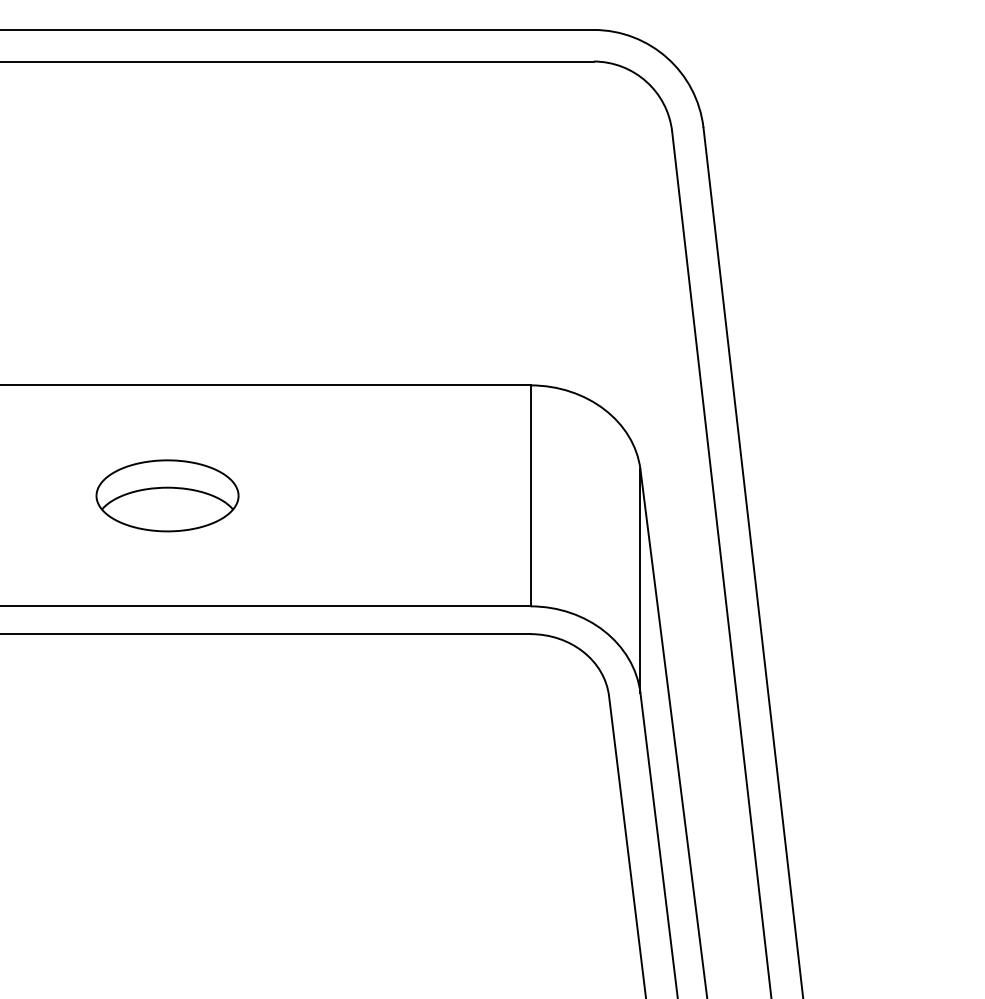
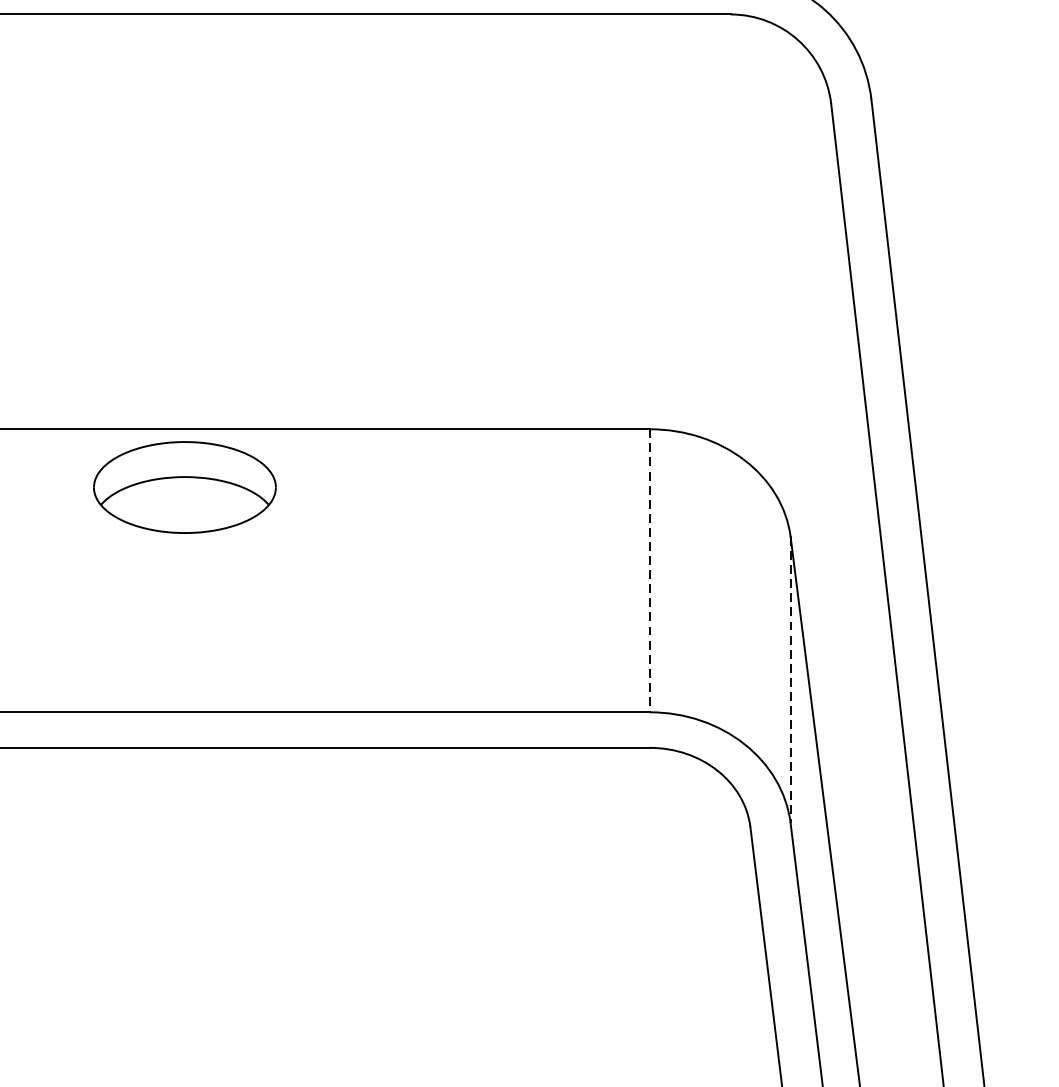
part: (167, 495) -> (184, 487), moved
line: (530, 496) -> (649, 571), solid -> dashed
line: (640, 581) -> (790, 680), solid -> dashed

